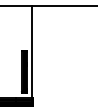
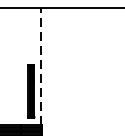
line: (31, 51) -> (40, 65), solid -> dashed

